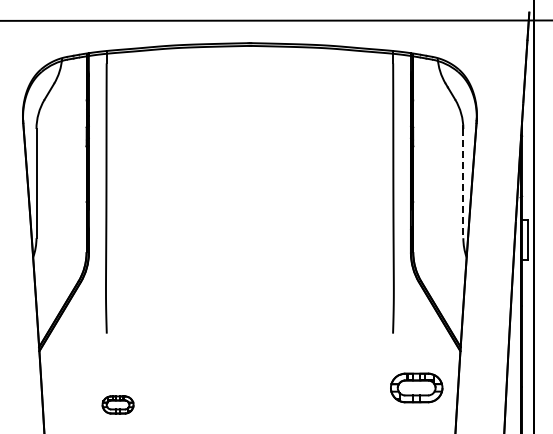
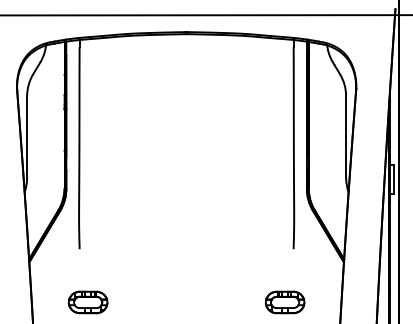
line: (463, 183) -> (346, 136), dashed -> solid
part: (416, 387) -> (284, 302), moved
part: (117, 404) -> (87, 302), size x1.67

